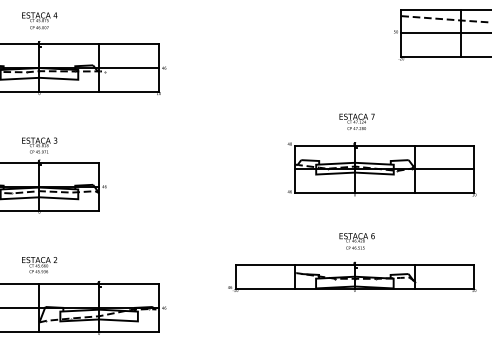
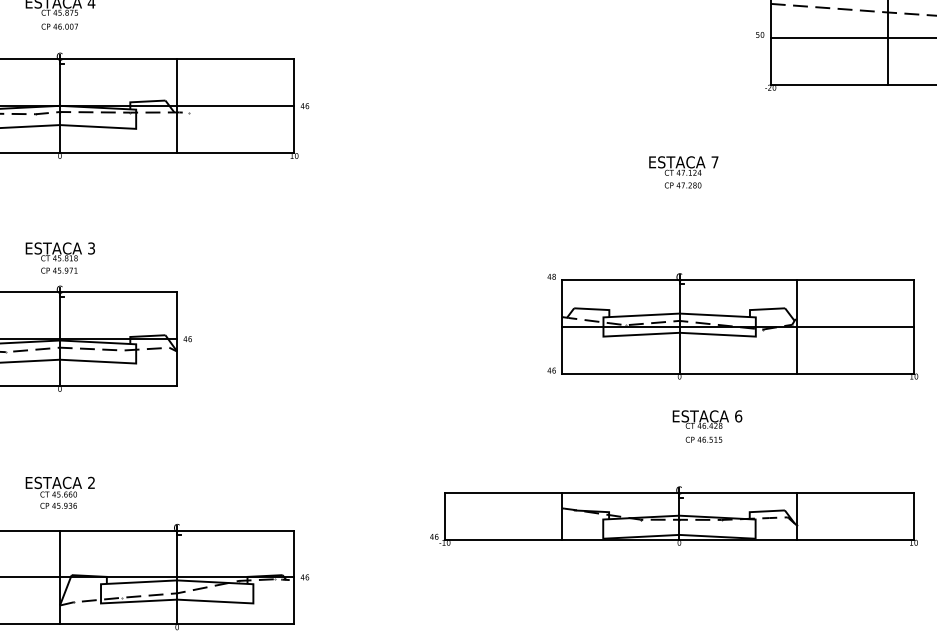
text: (356, 121) -> (682, 171), moved
part: (381, 169) -> (731, 326), moved
text: (356, 241) -> (706, 426), moved

